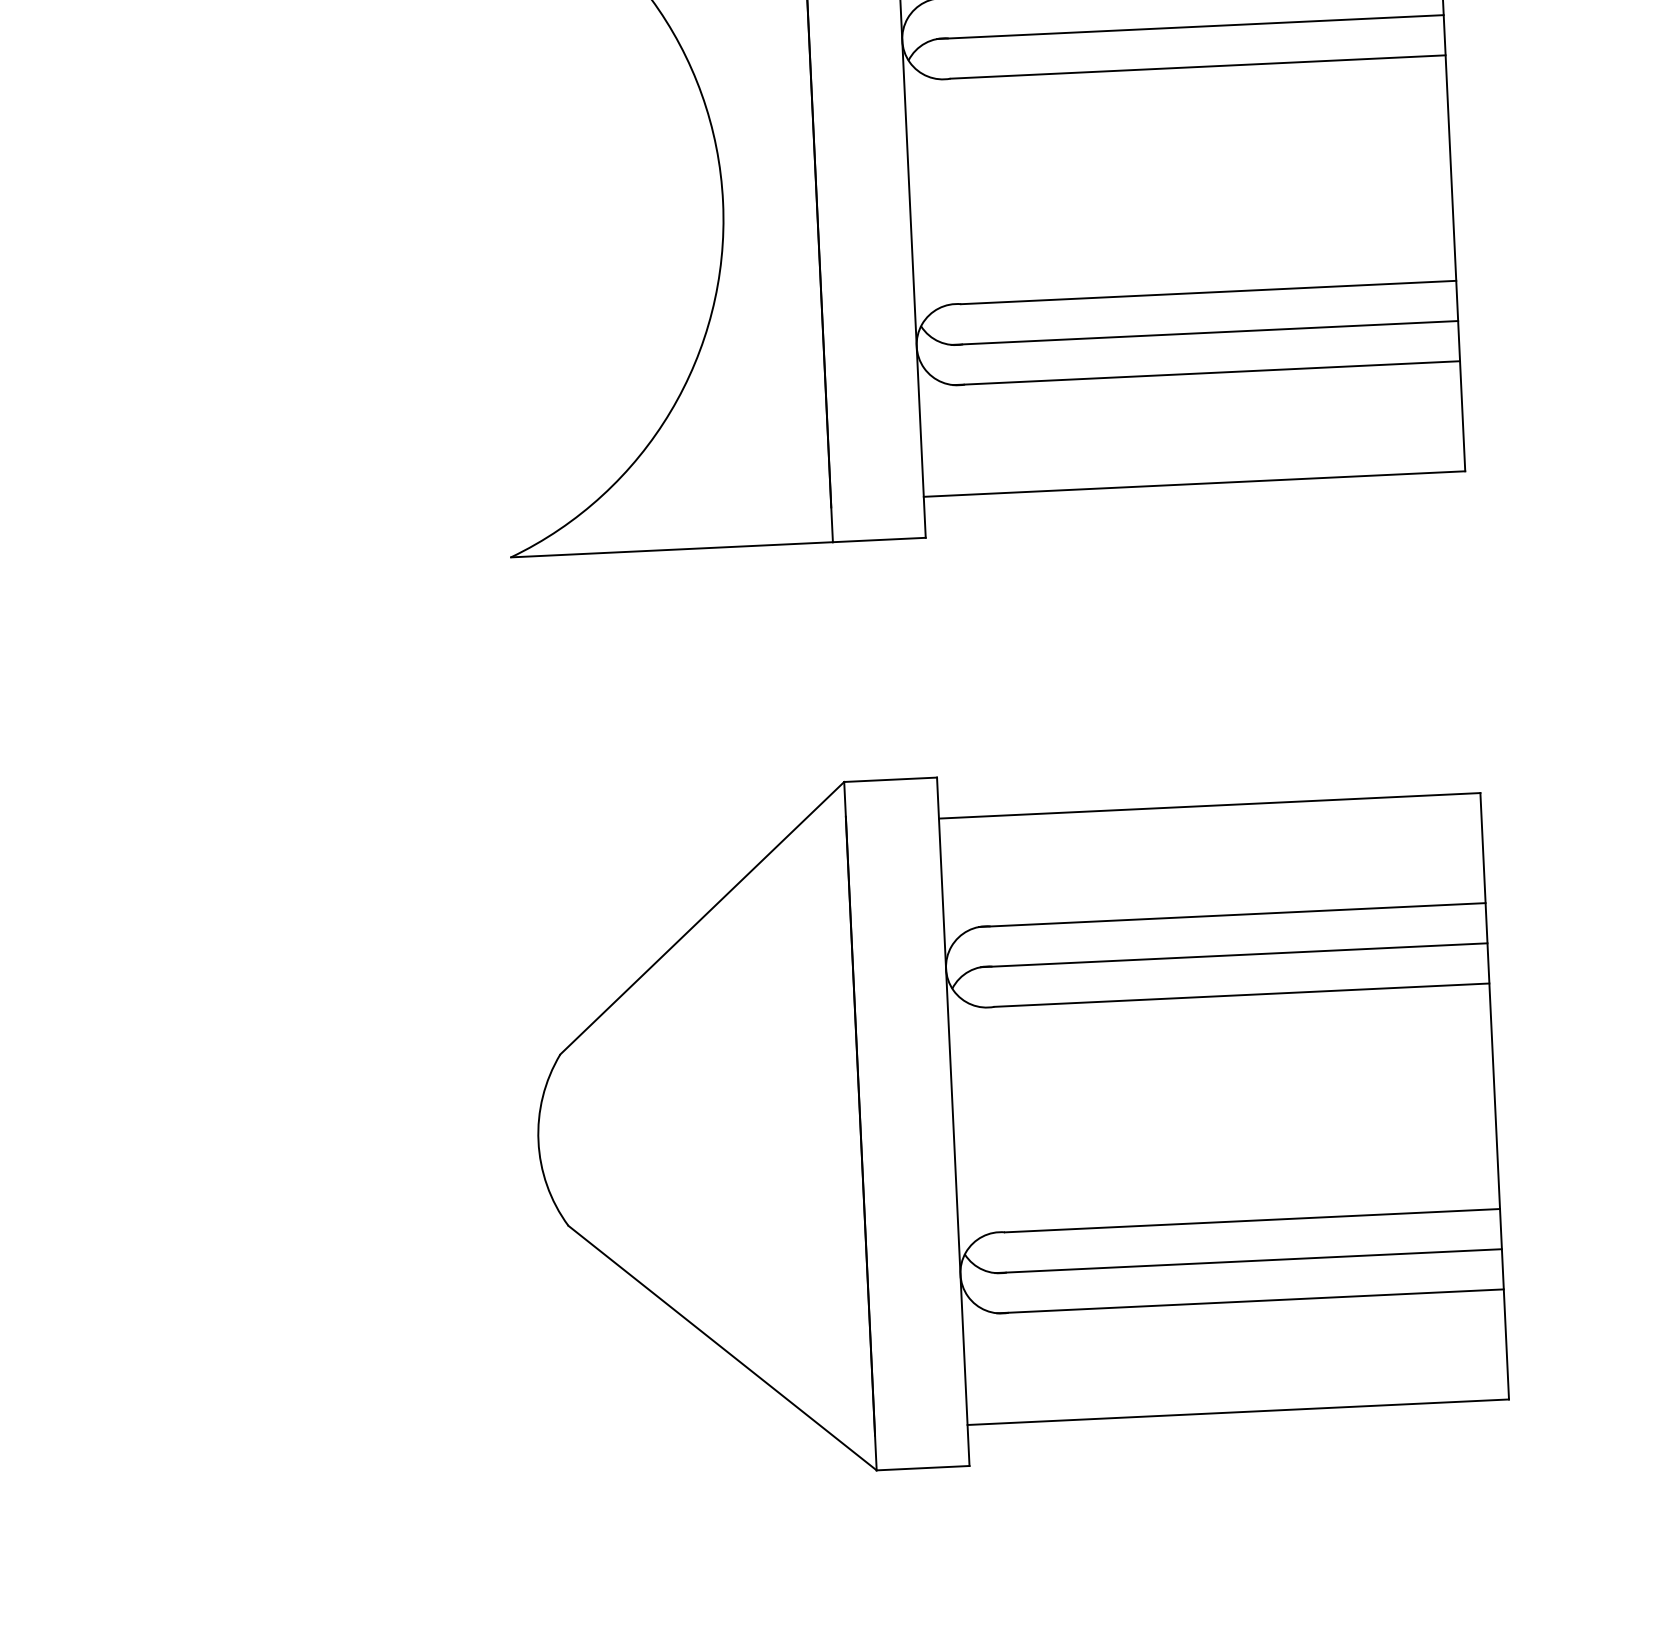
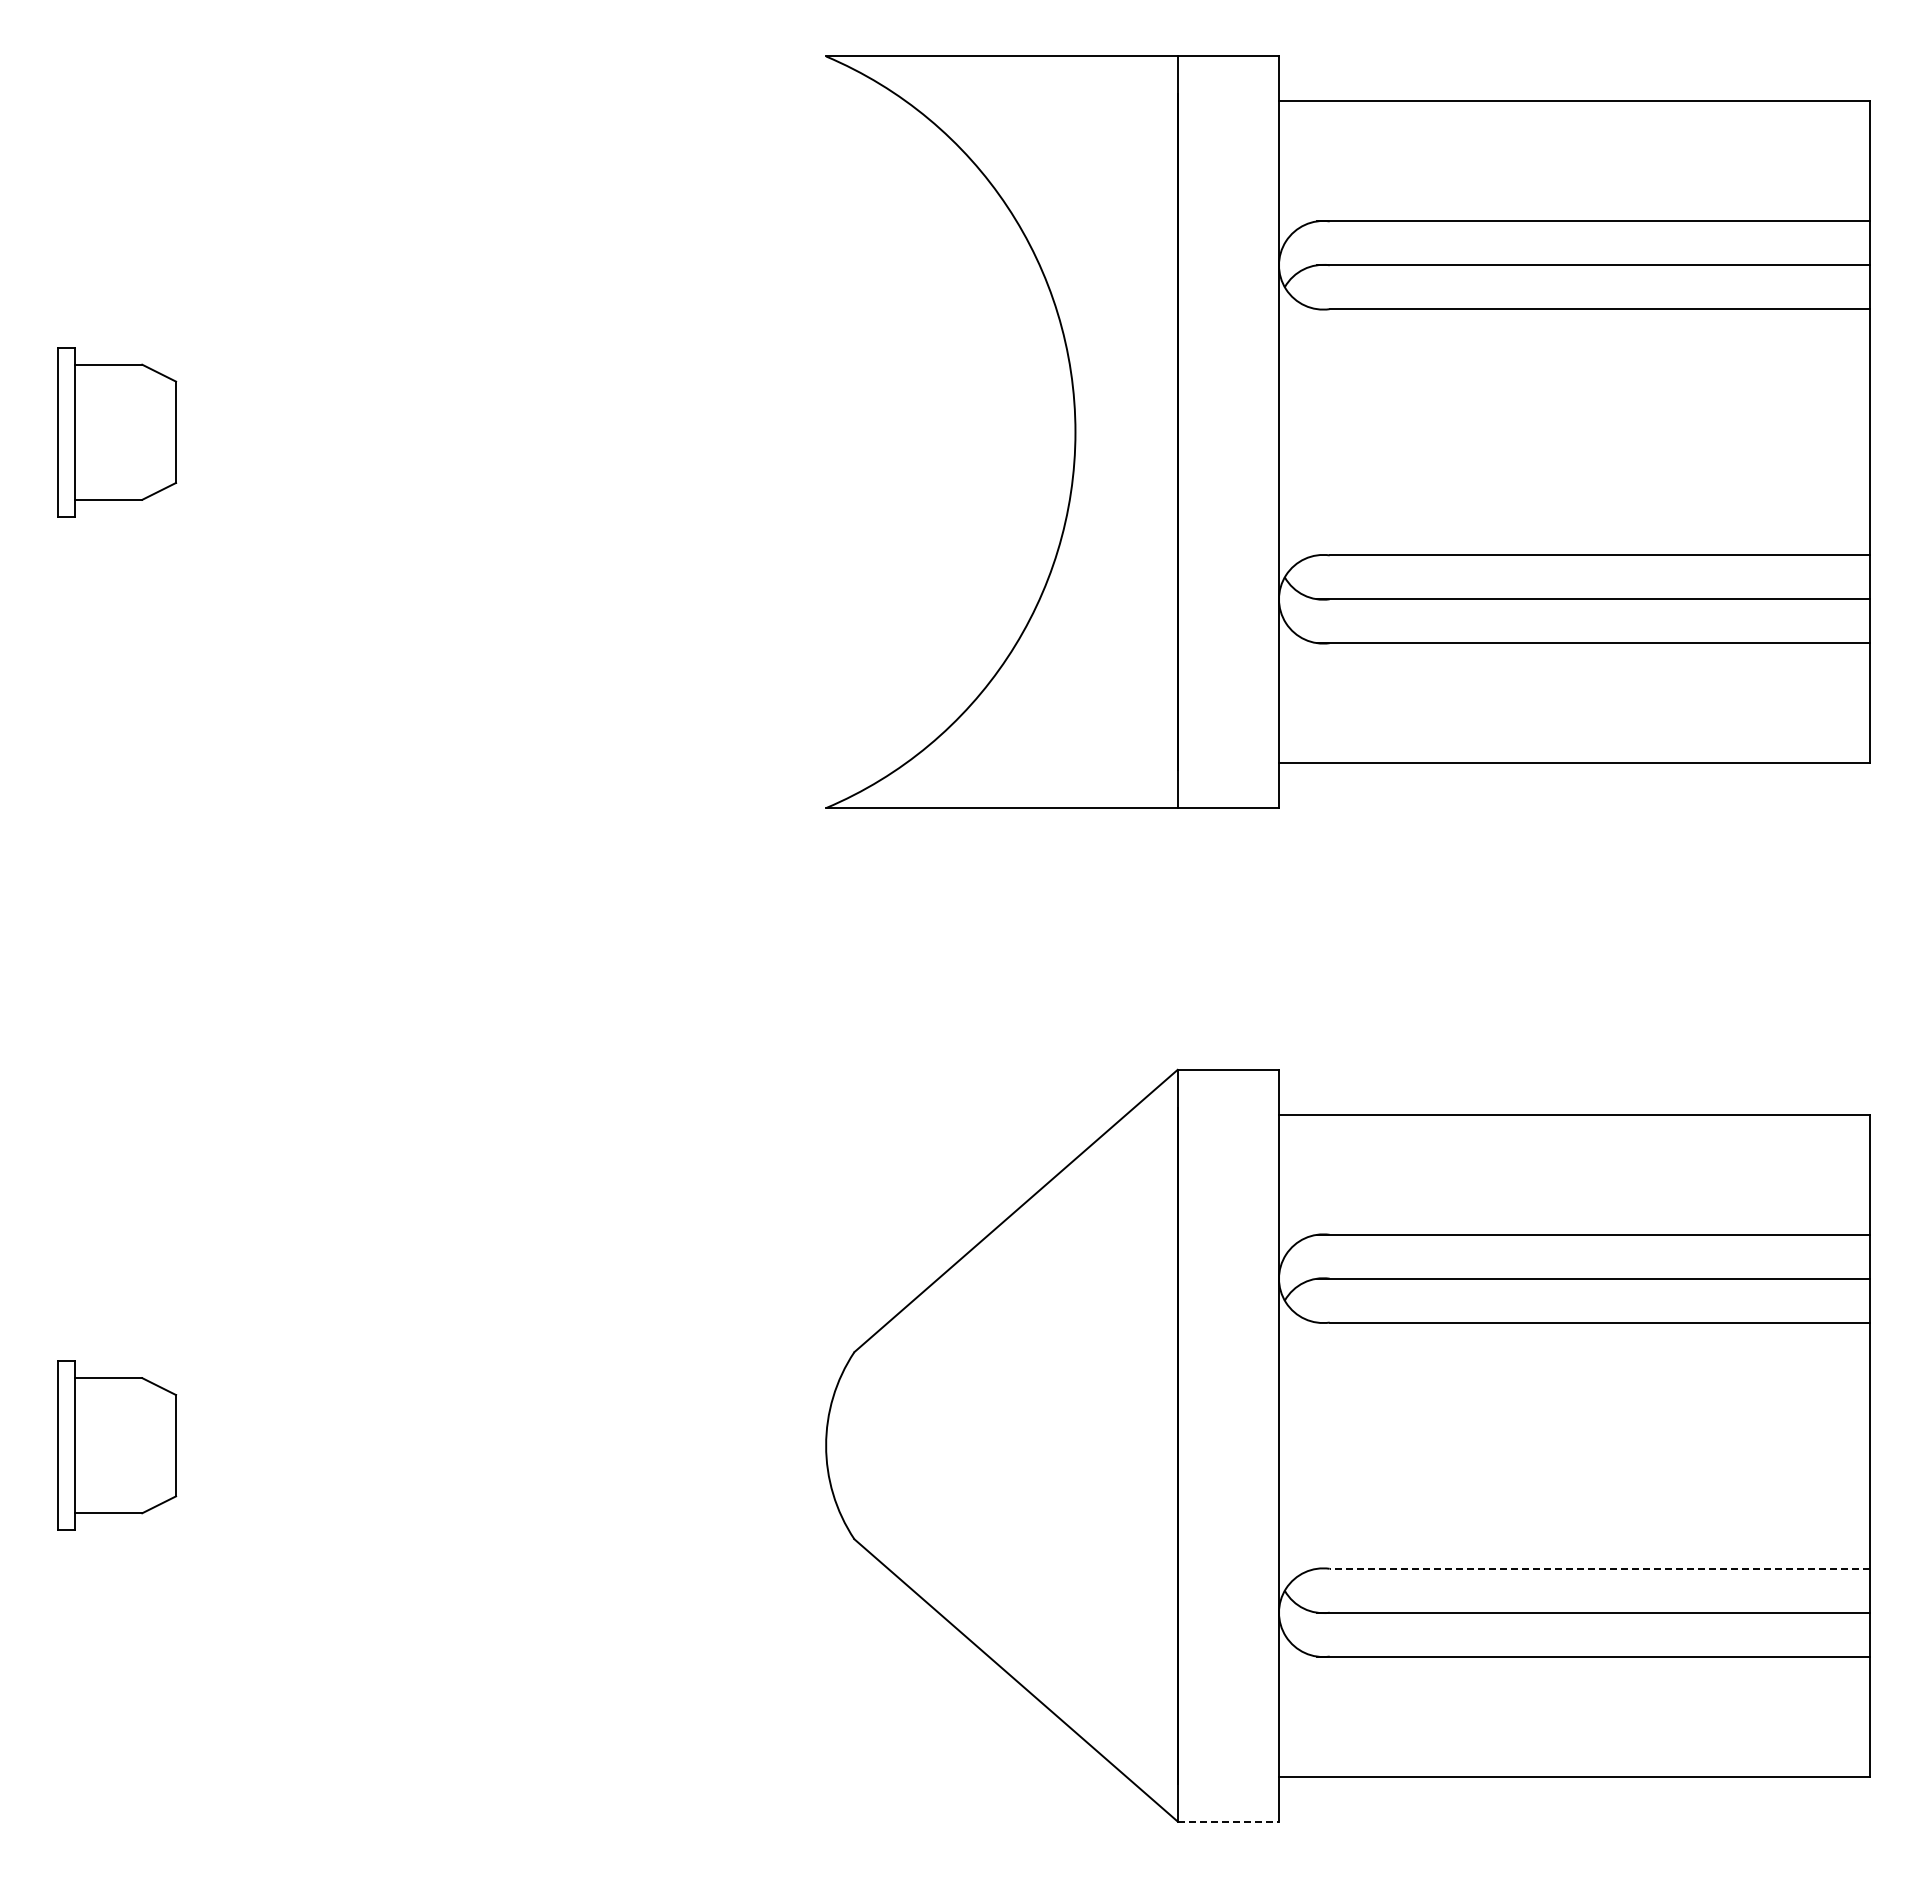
line: (1252, 1220) -> (1599, 1568), solid -> dashed
line: (923, 1468) -> (1228, 1821), solid -> dashed

